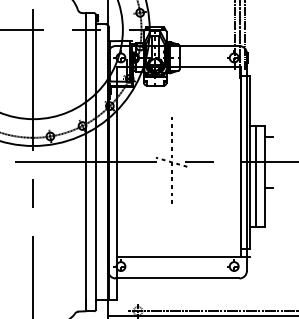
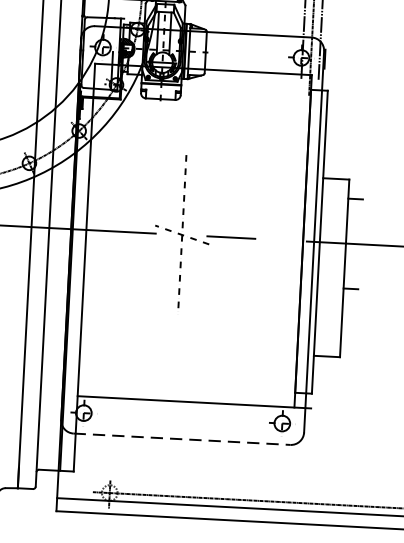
line: (255, 176) -> (327, 267), removed
line: (177, 278) -> (181, 439), solid -> dashed

